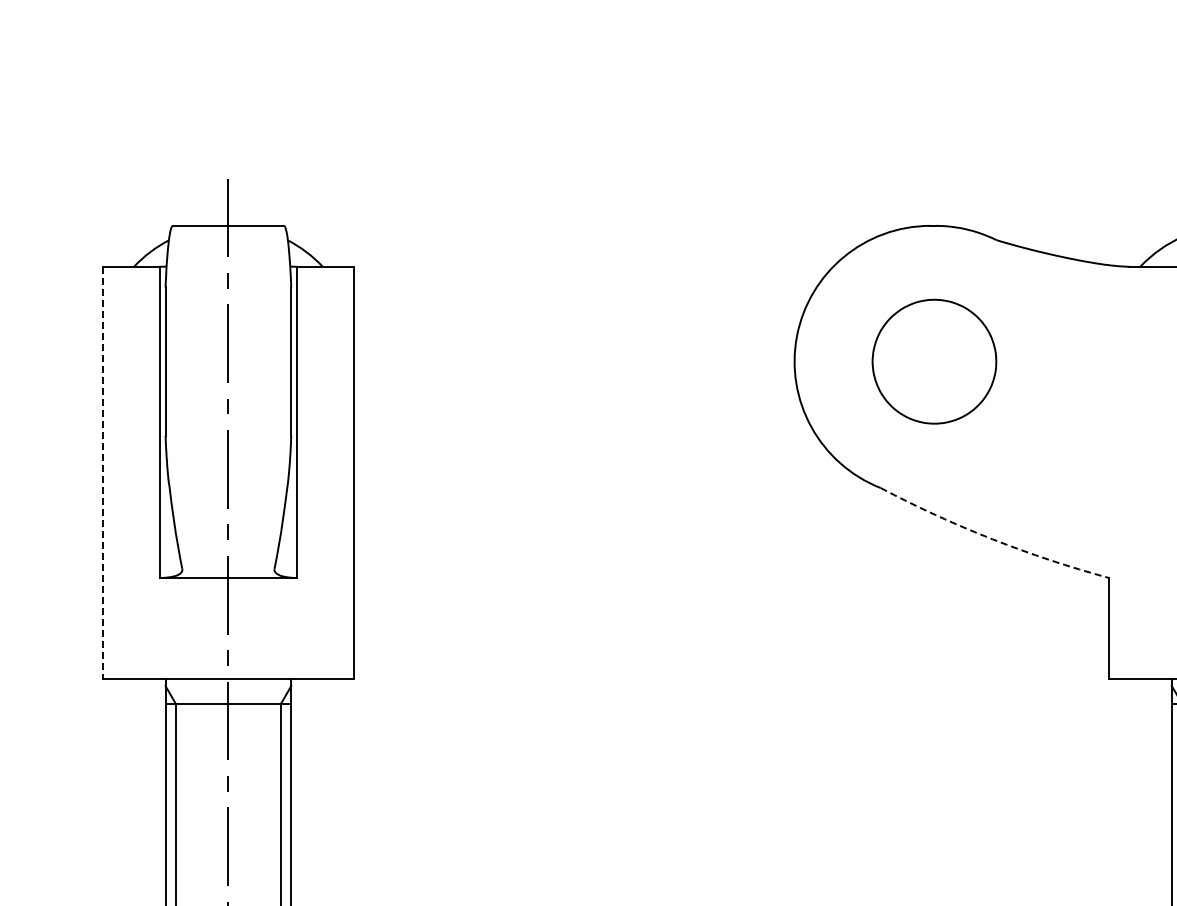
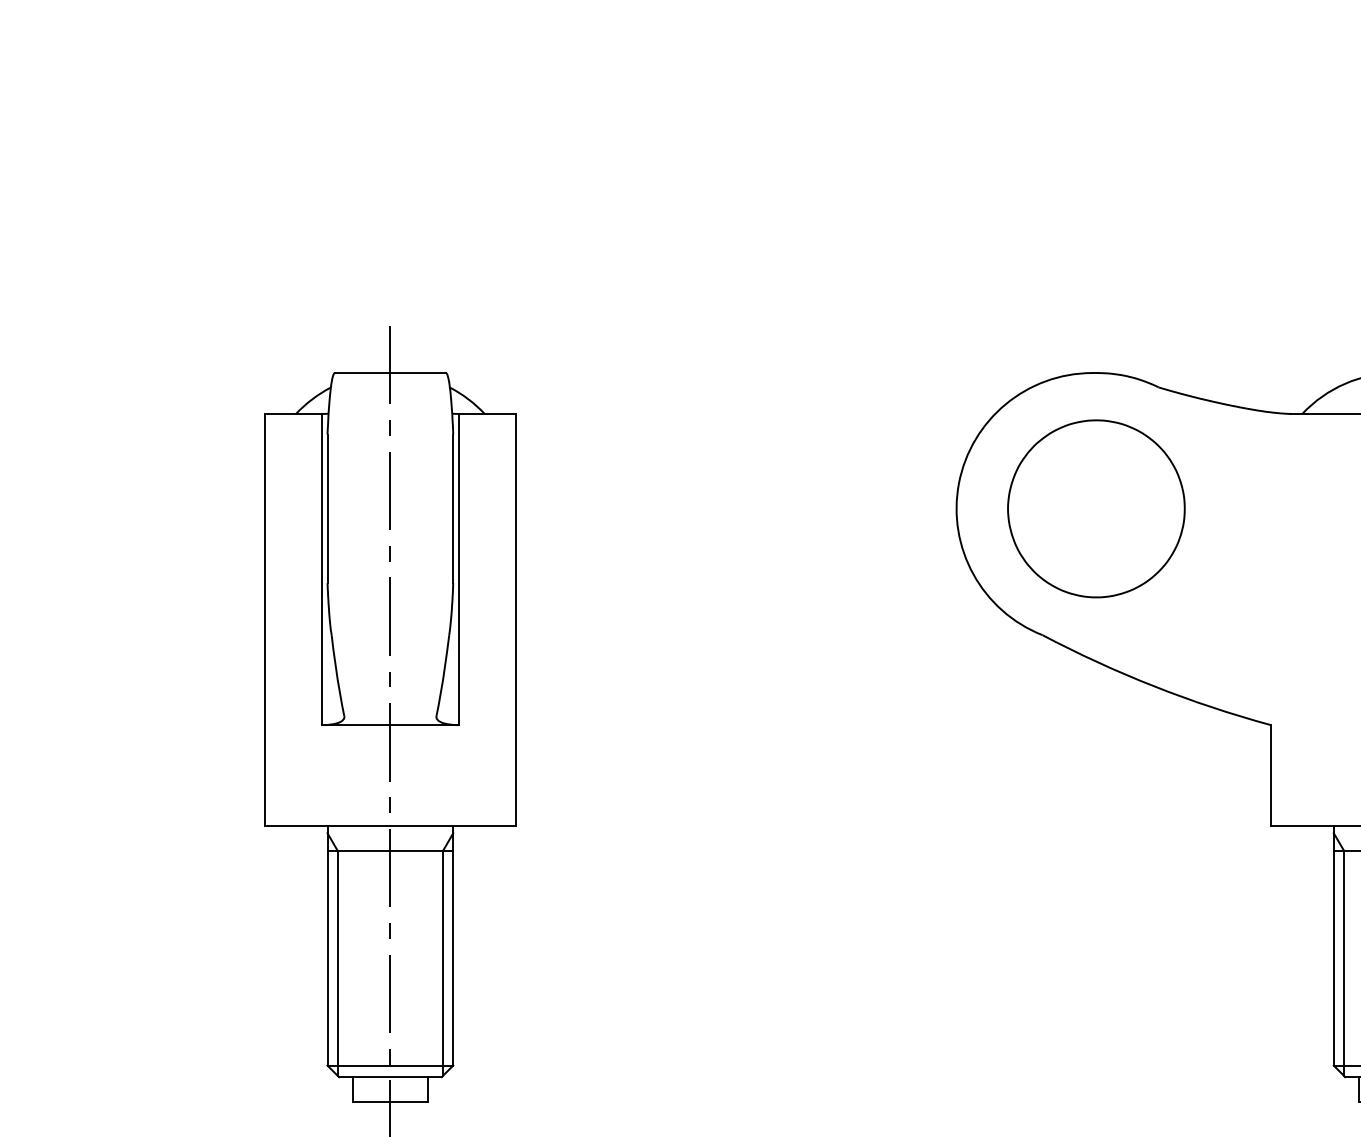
part: (934, 361) -> (1096, 508), size x1.43
line: (102, 472) -> (264, 619), dashed -> solid
arc: (992, 539) -> (1154, 686), dashed -> solid

